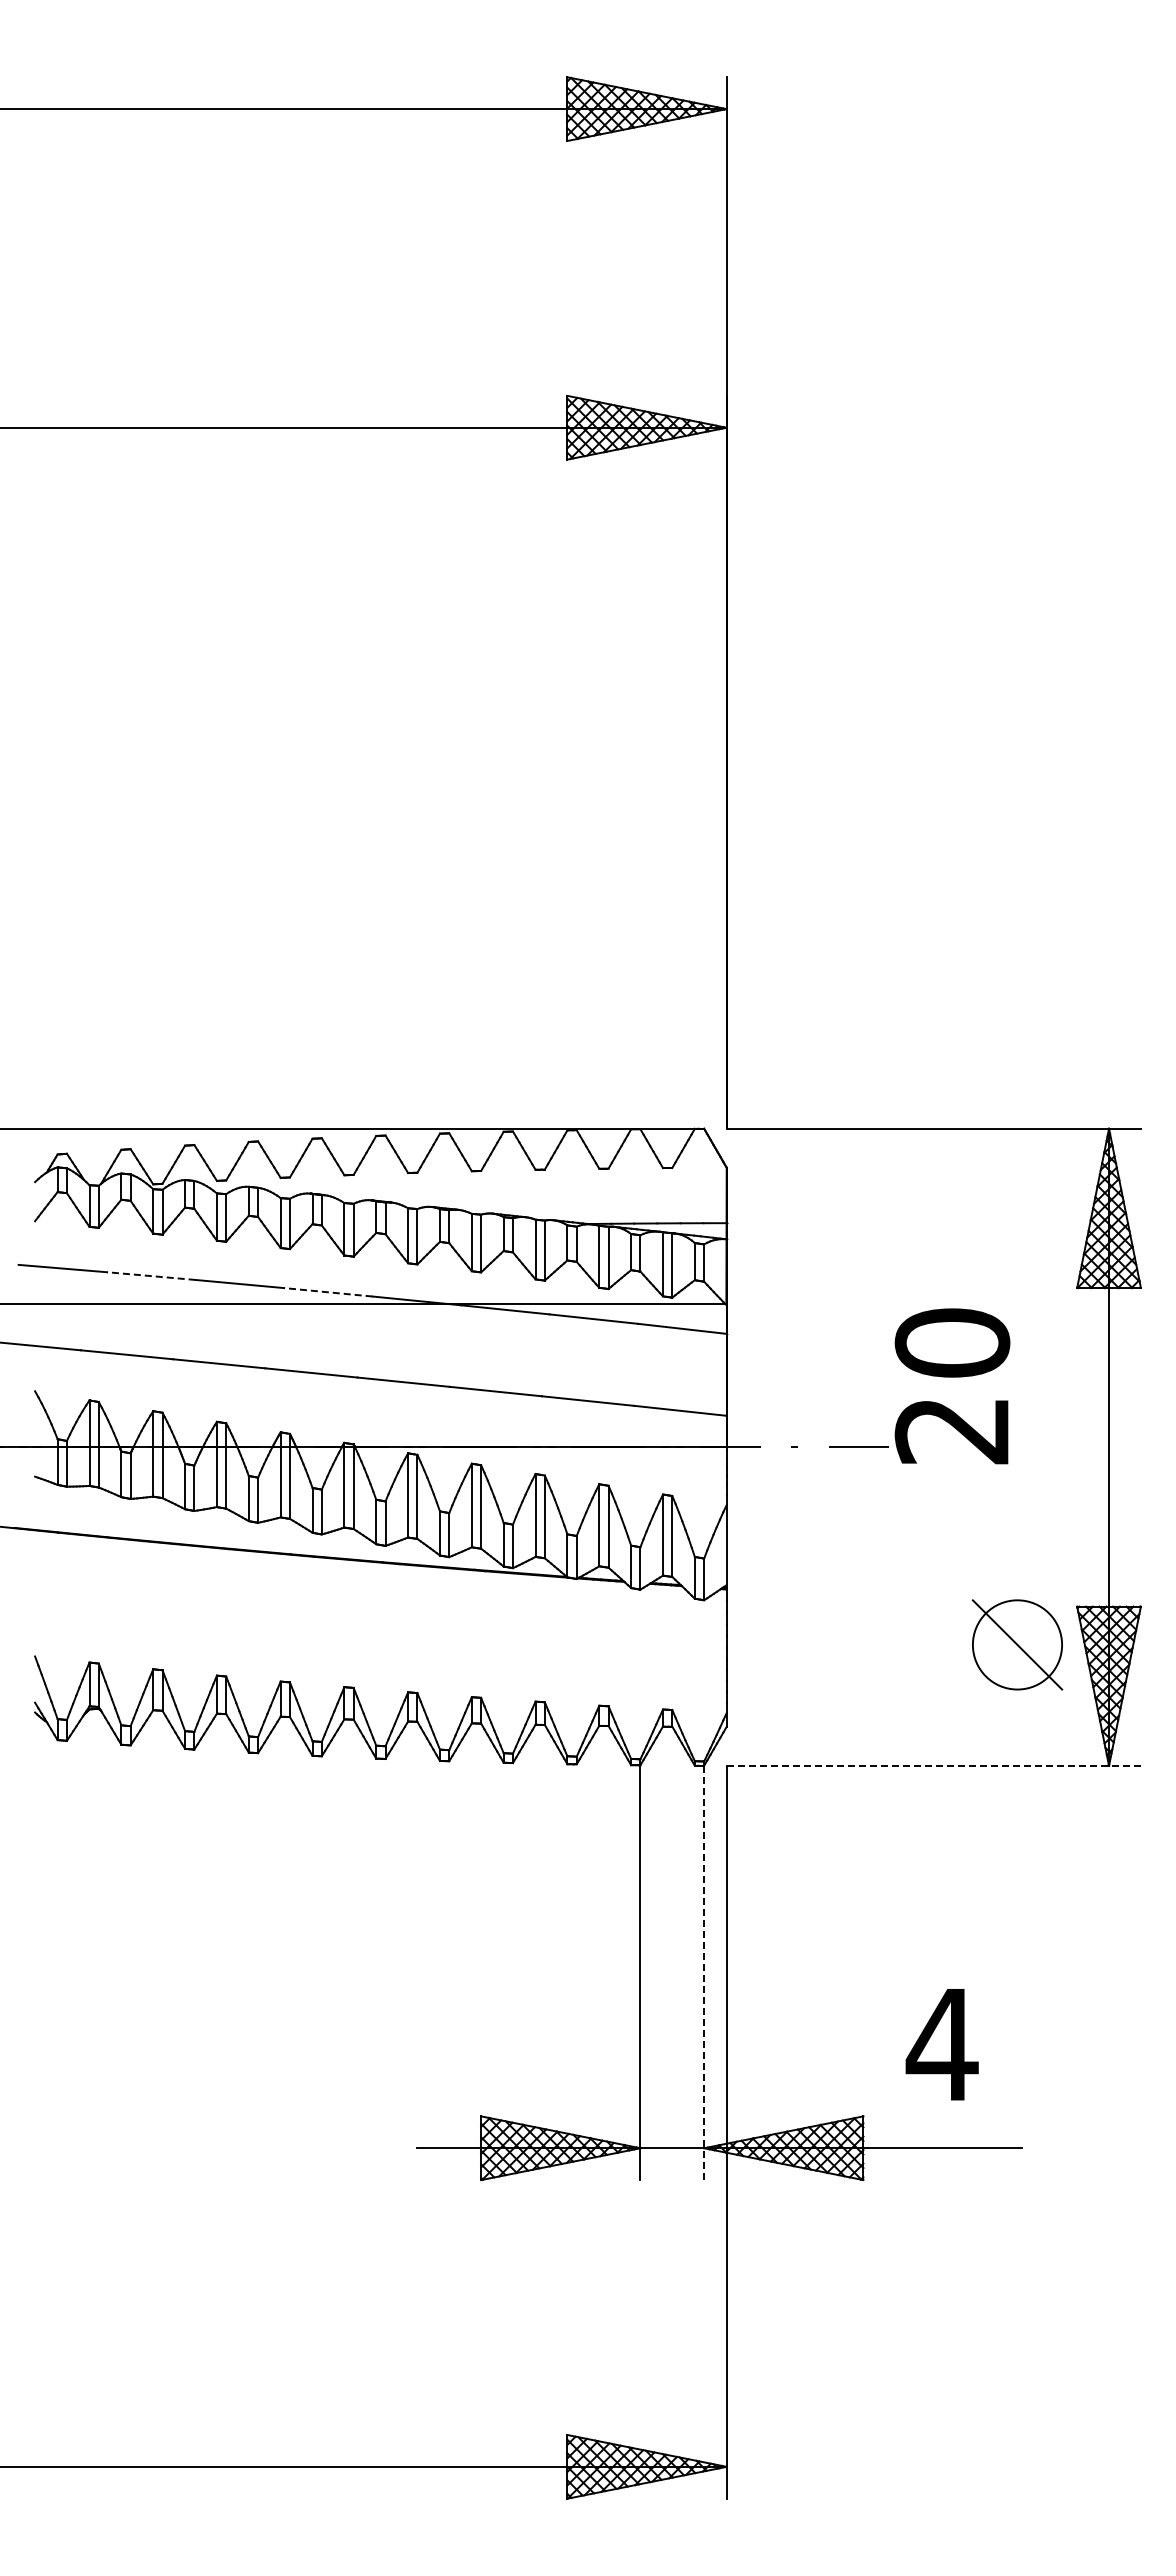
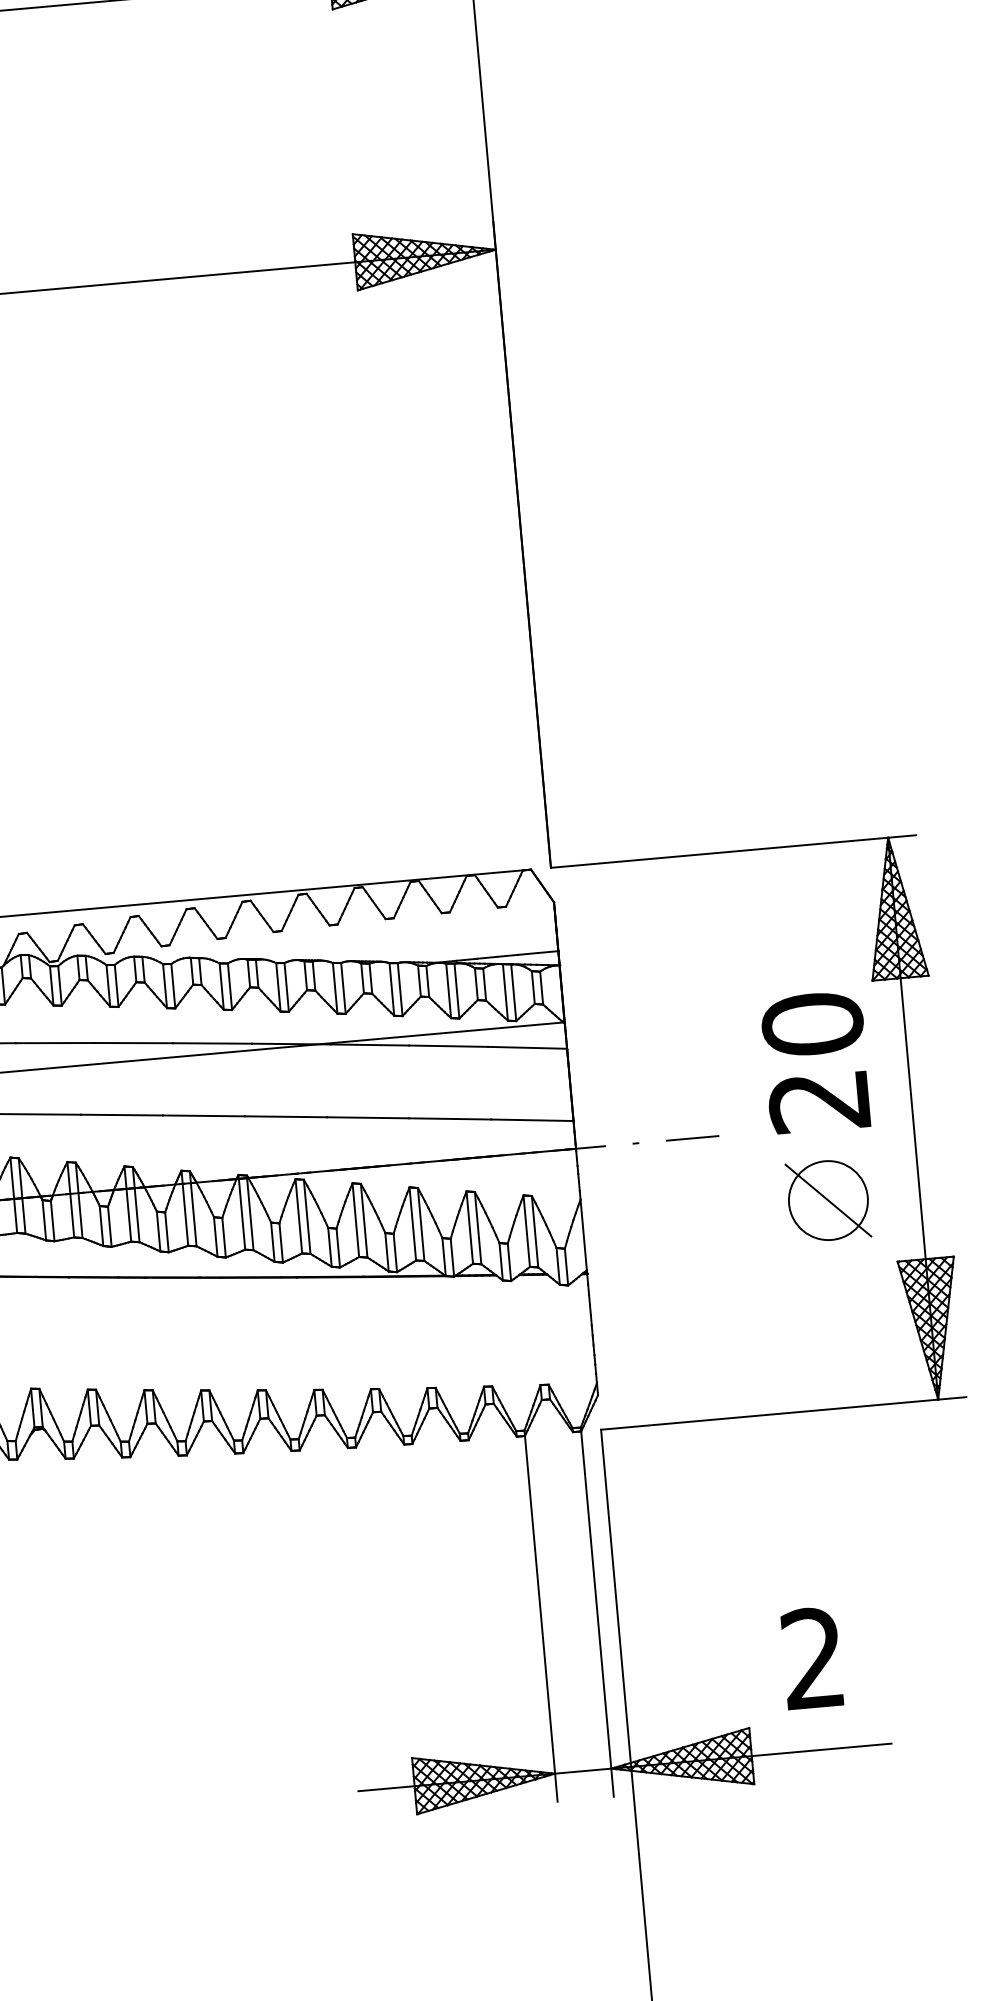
line: (150, 1276) -> (54, 1043), dashed -> solid
line: (327, 1292) -> (211, 1043), dashed -> solid
text: (952, 1386) -> (816, 1062), moved
part: (1017, 1644) -> (828, 1200), moved
line: (934, 1765) -> (784, 1413), dashed -> solid
line: (704, 1972) -> (597, 1613), dashed -> solid
text: (941, 2043) -> (812, 1657), 4 -> 2

